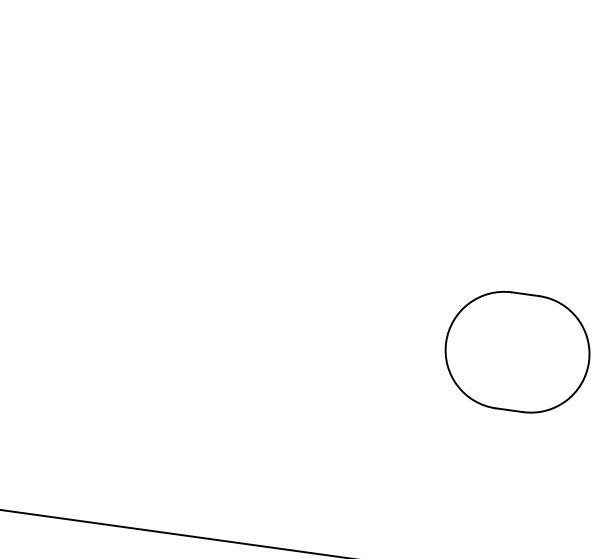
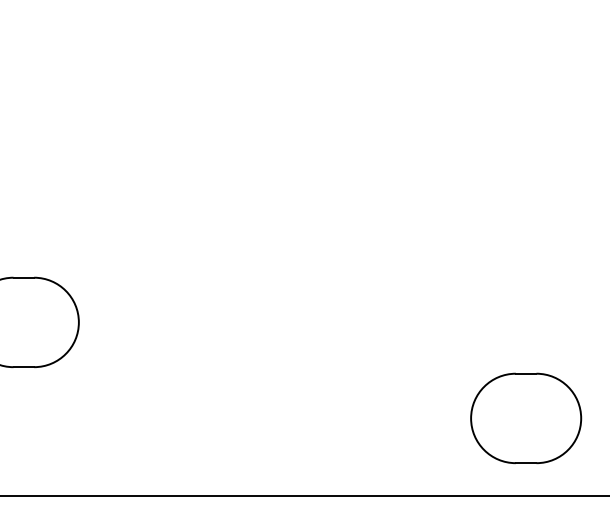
part: (518, 351) -> (526, 417), moved

